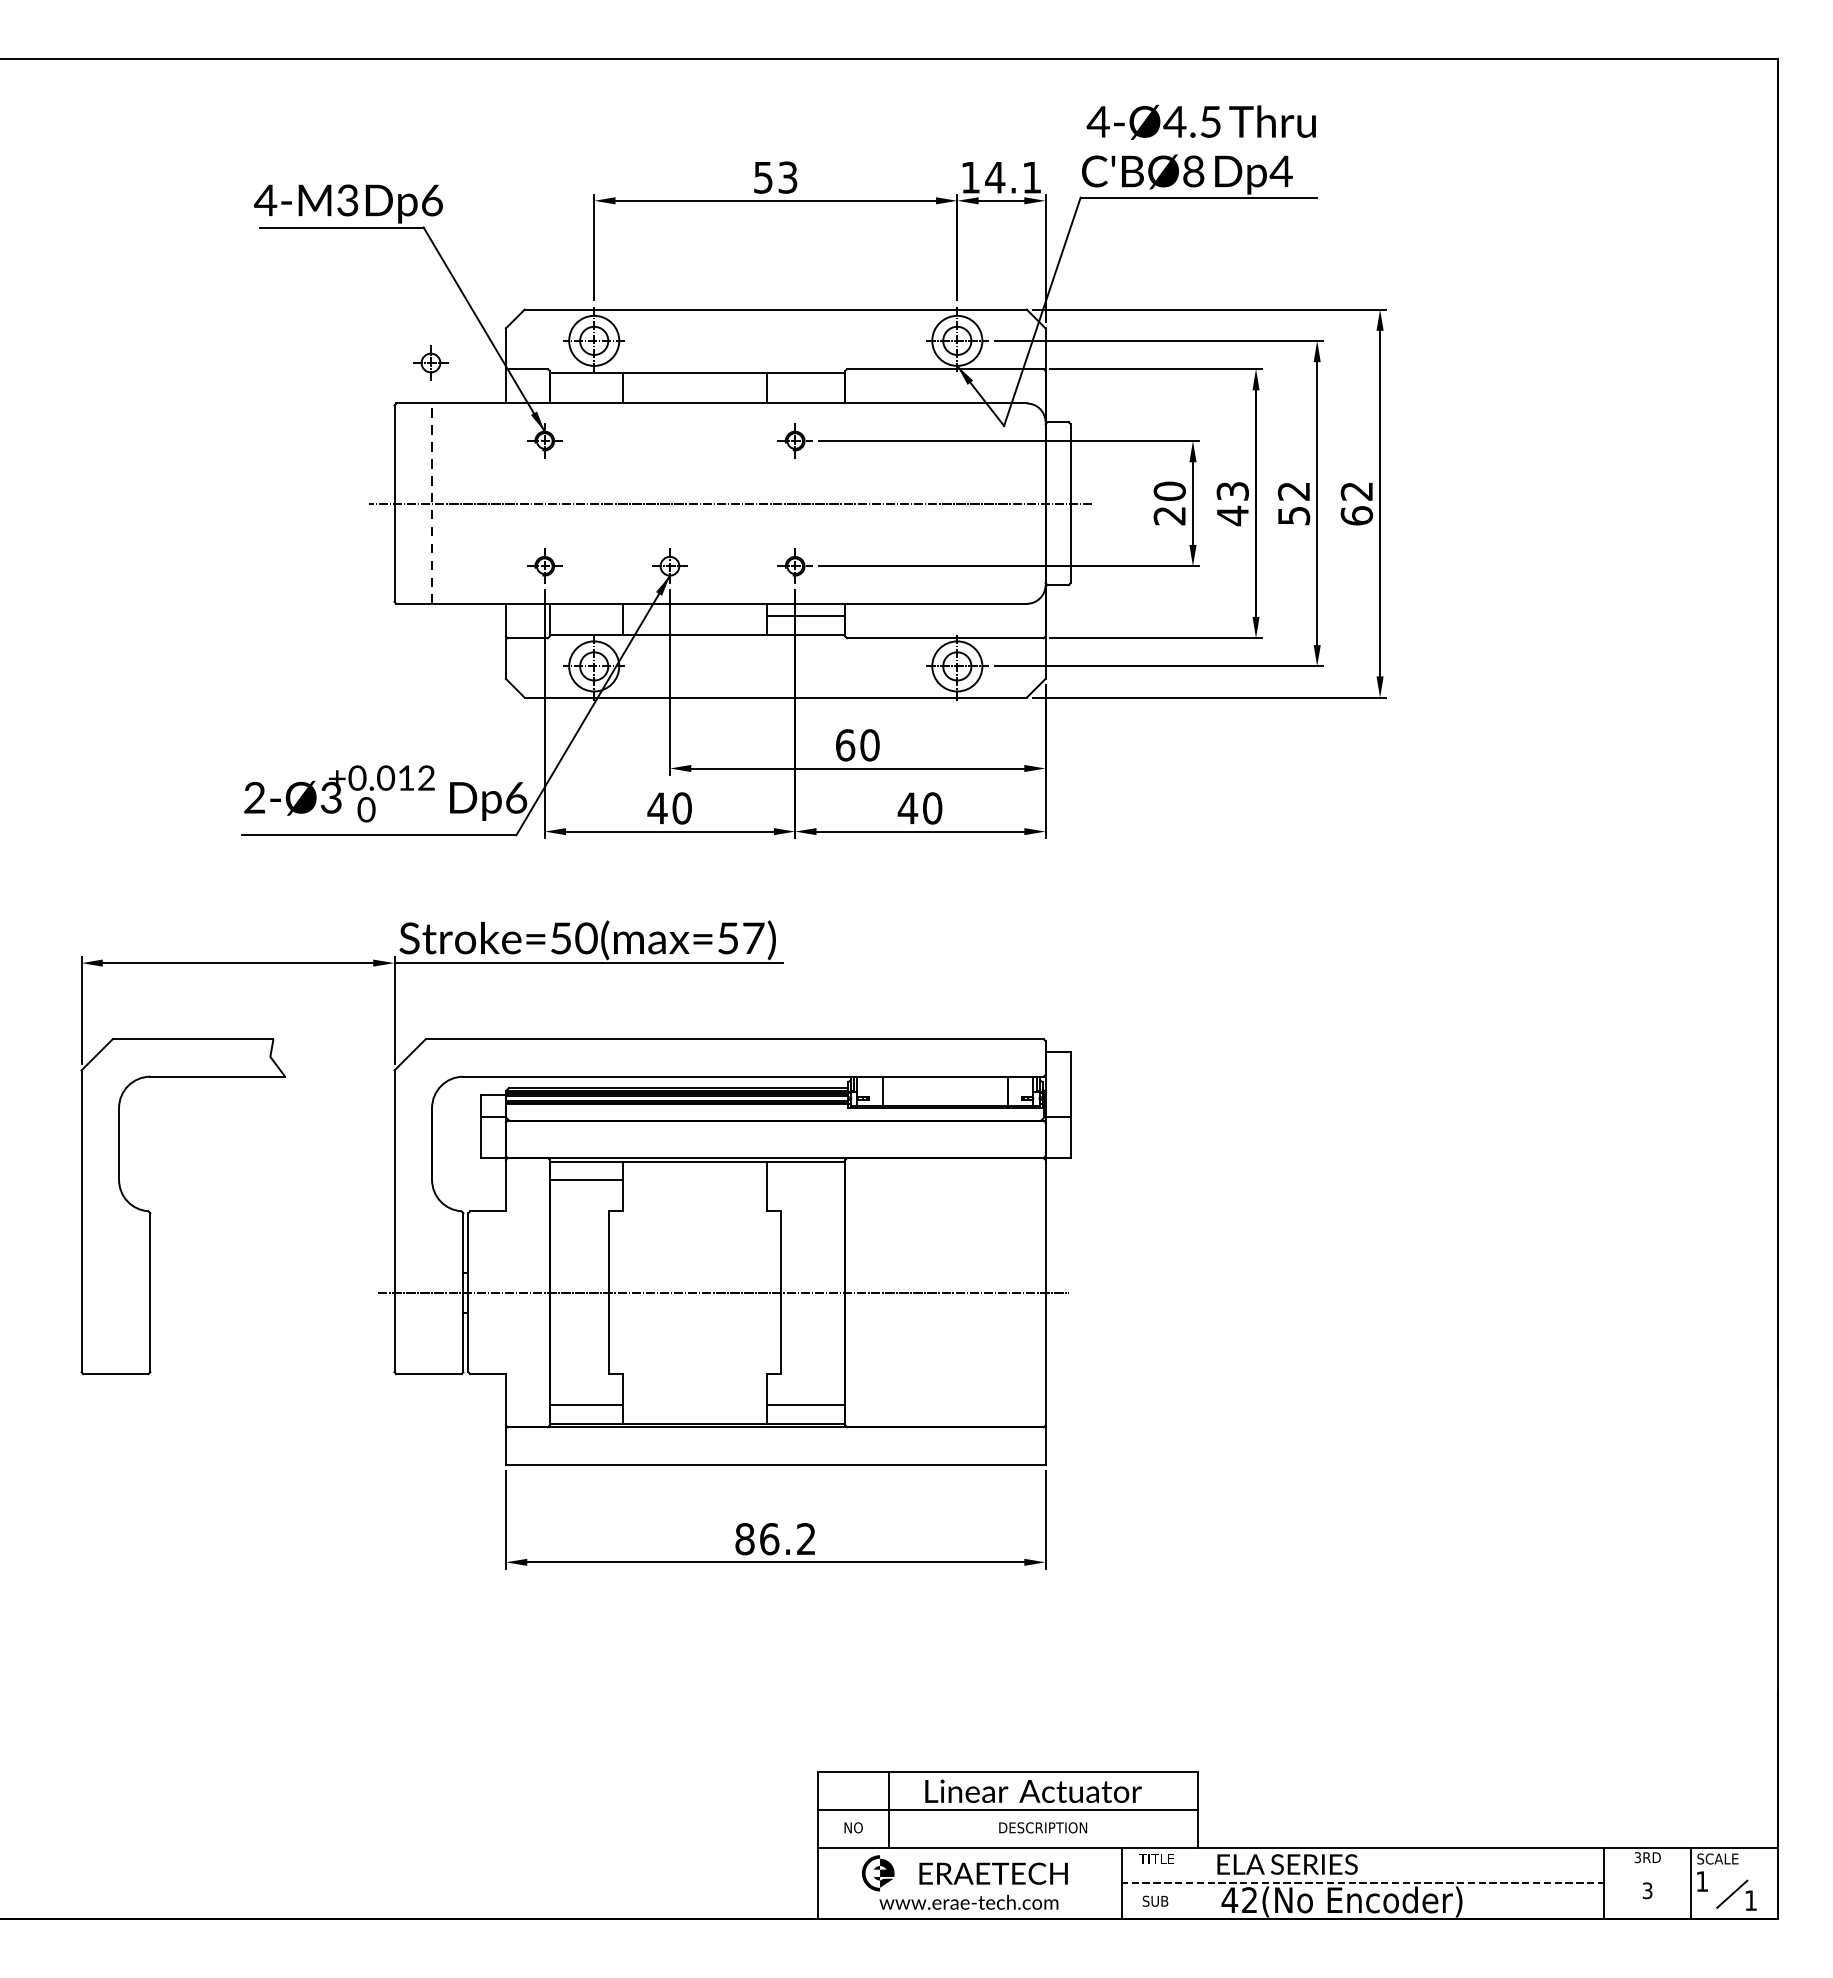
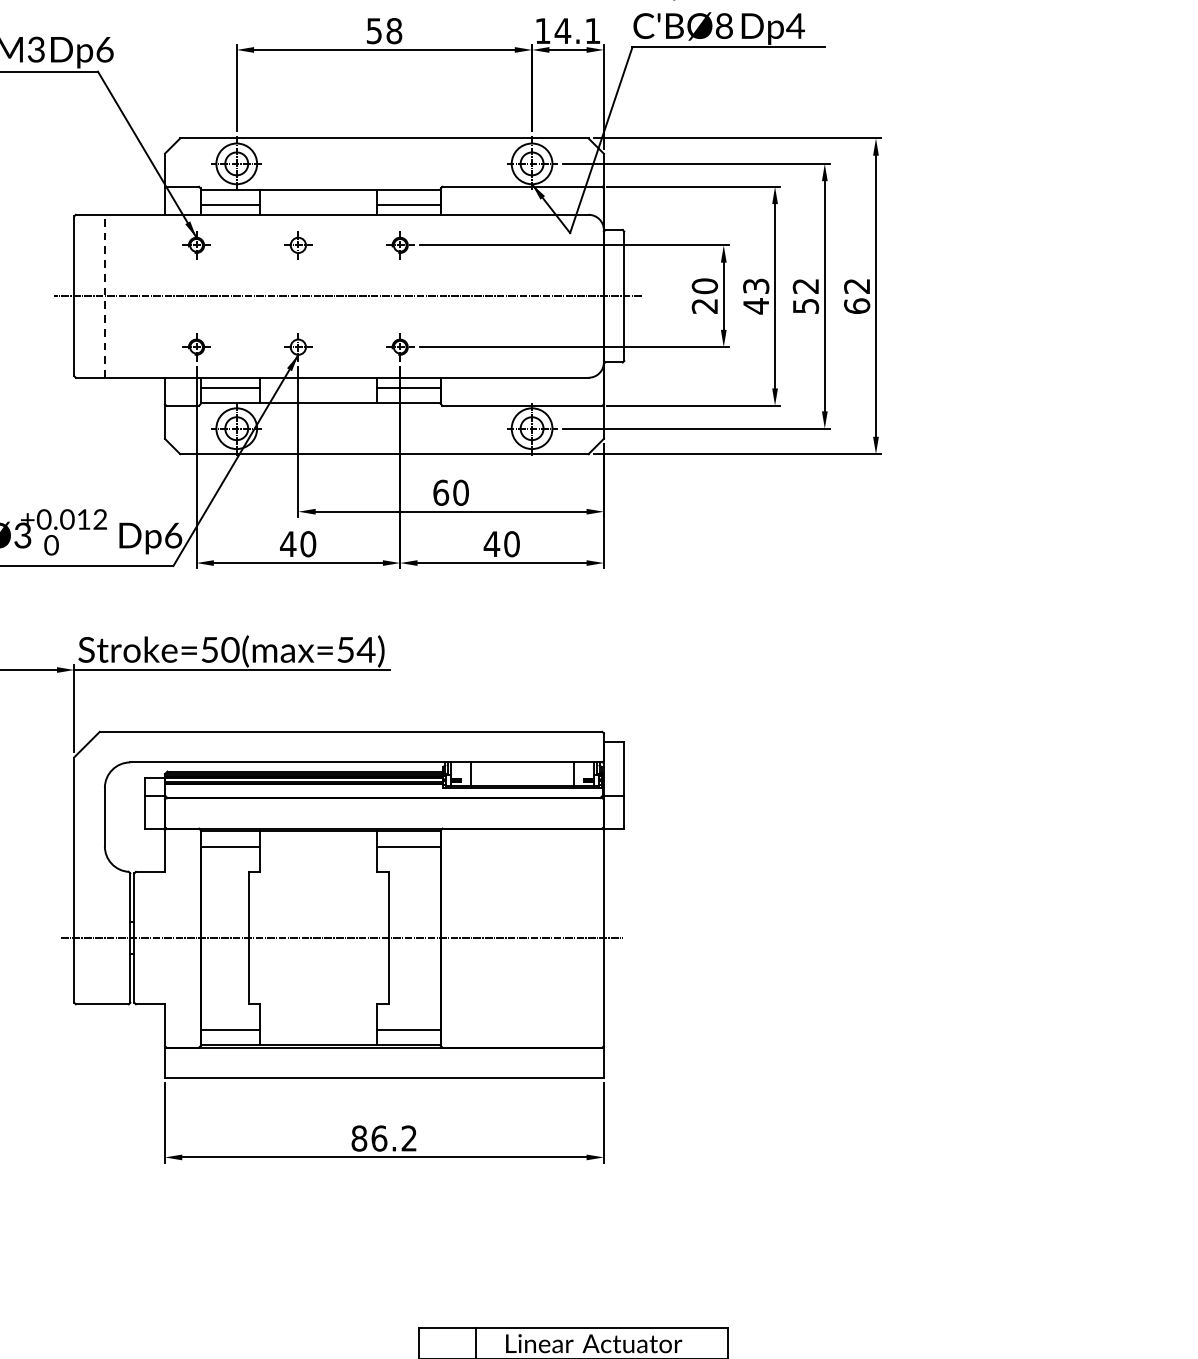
text: (787, 177) -> (393, 31), 53 -> 58
part: (430, 362) -> (297, 244), moved
line: (586, 391) -> (230, 205), added
line: (806, 391) -> (409, 205), added
line: (586, 616) -> (230, 388), added
text: (752, 937) -> (365, 649), Stroke=50(max=57) -> Stroke=50(max=54)
line: (806, 1180) -> (409, 846), added

